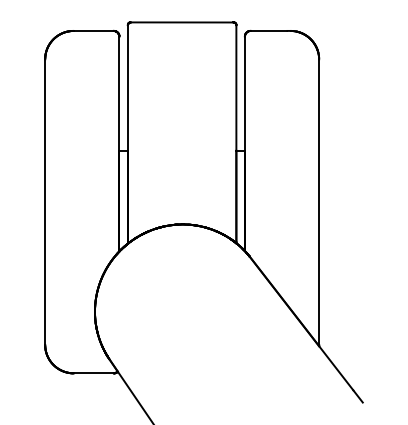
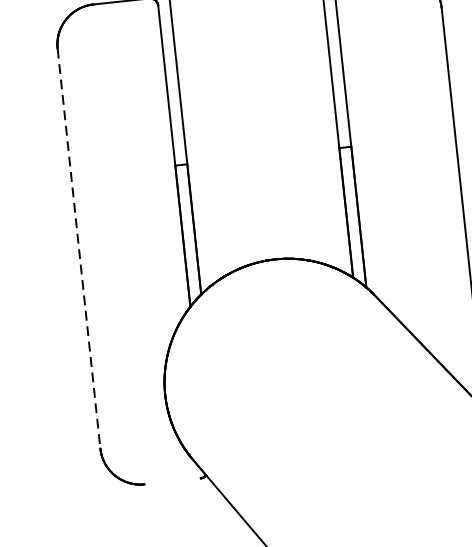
line: (45, 202) -> (79, 249), solid -> dashed
line: (93, 373) -> (172, 481), removed

